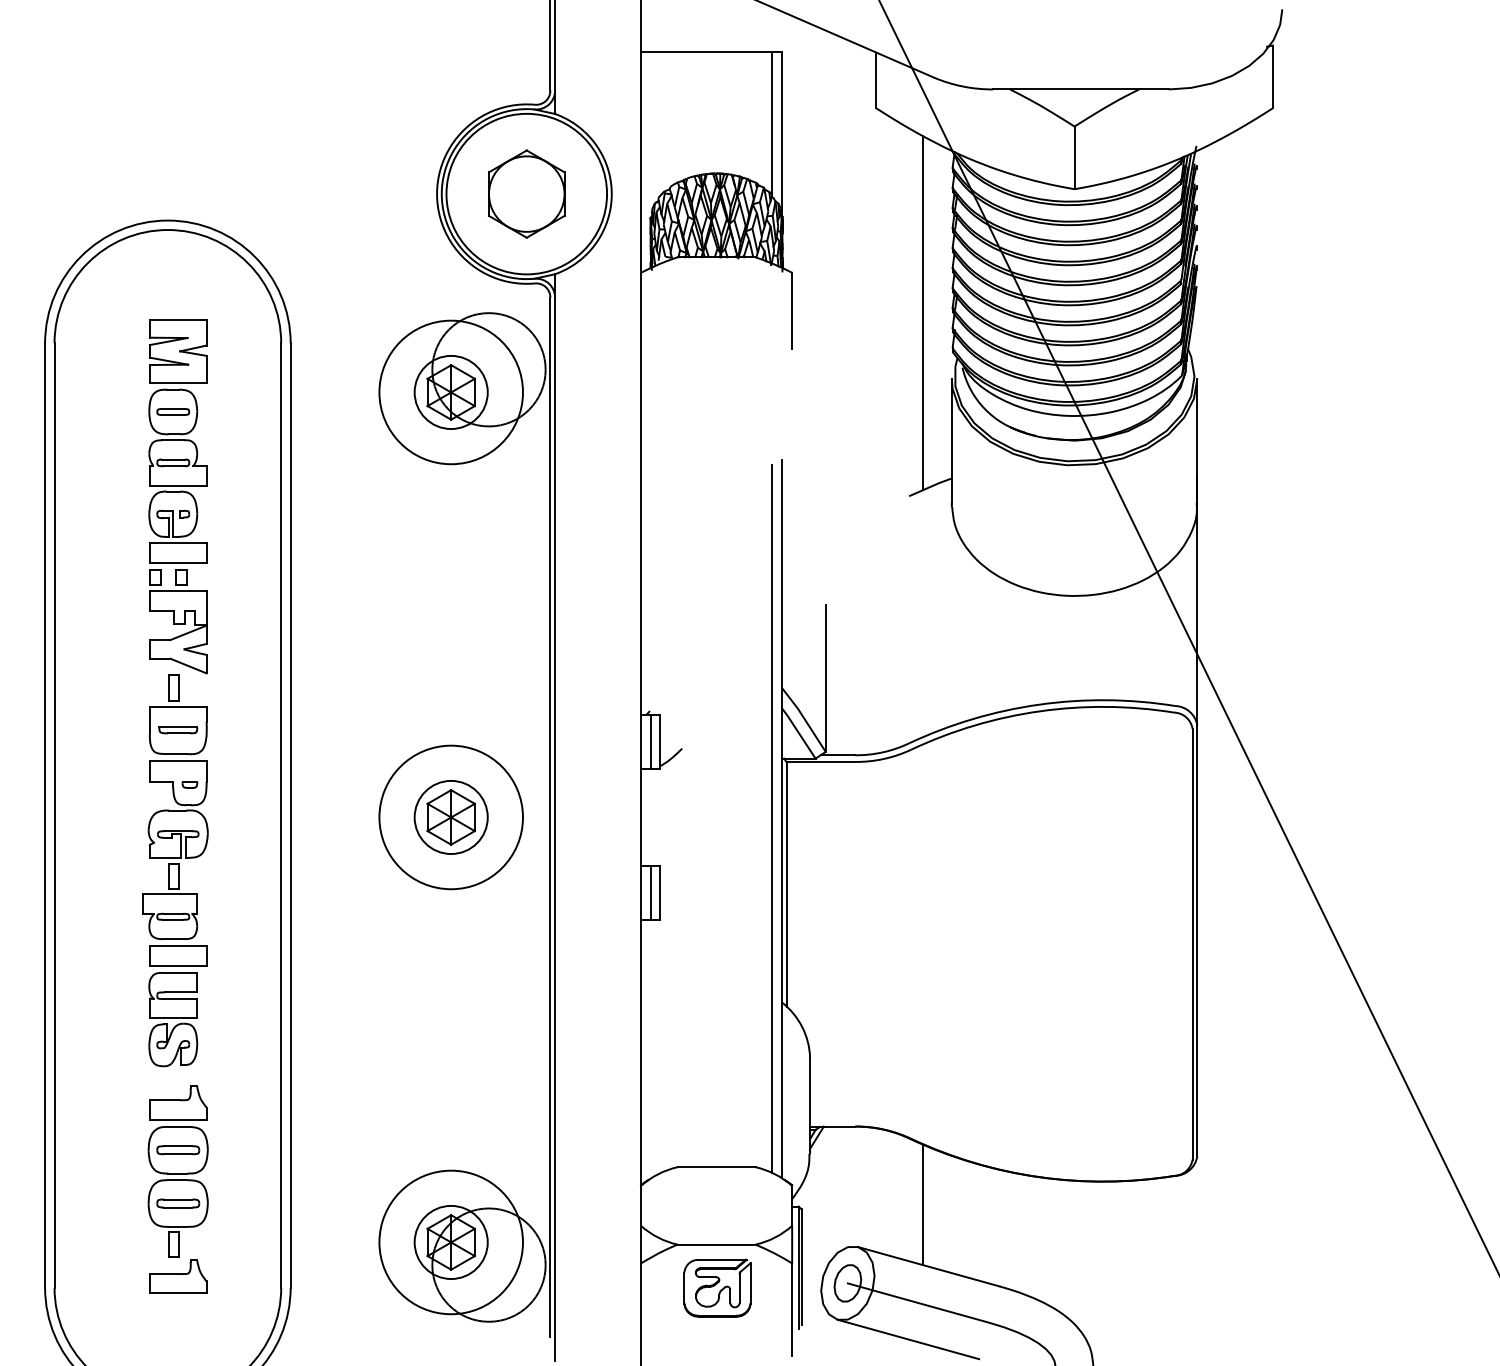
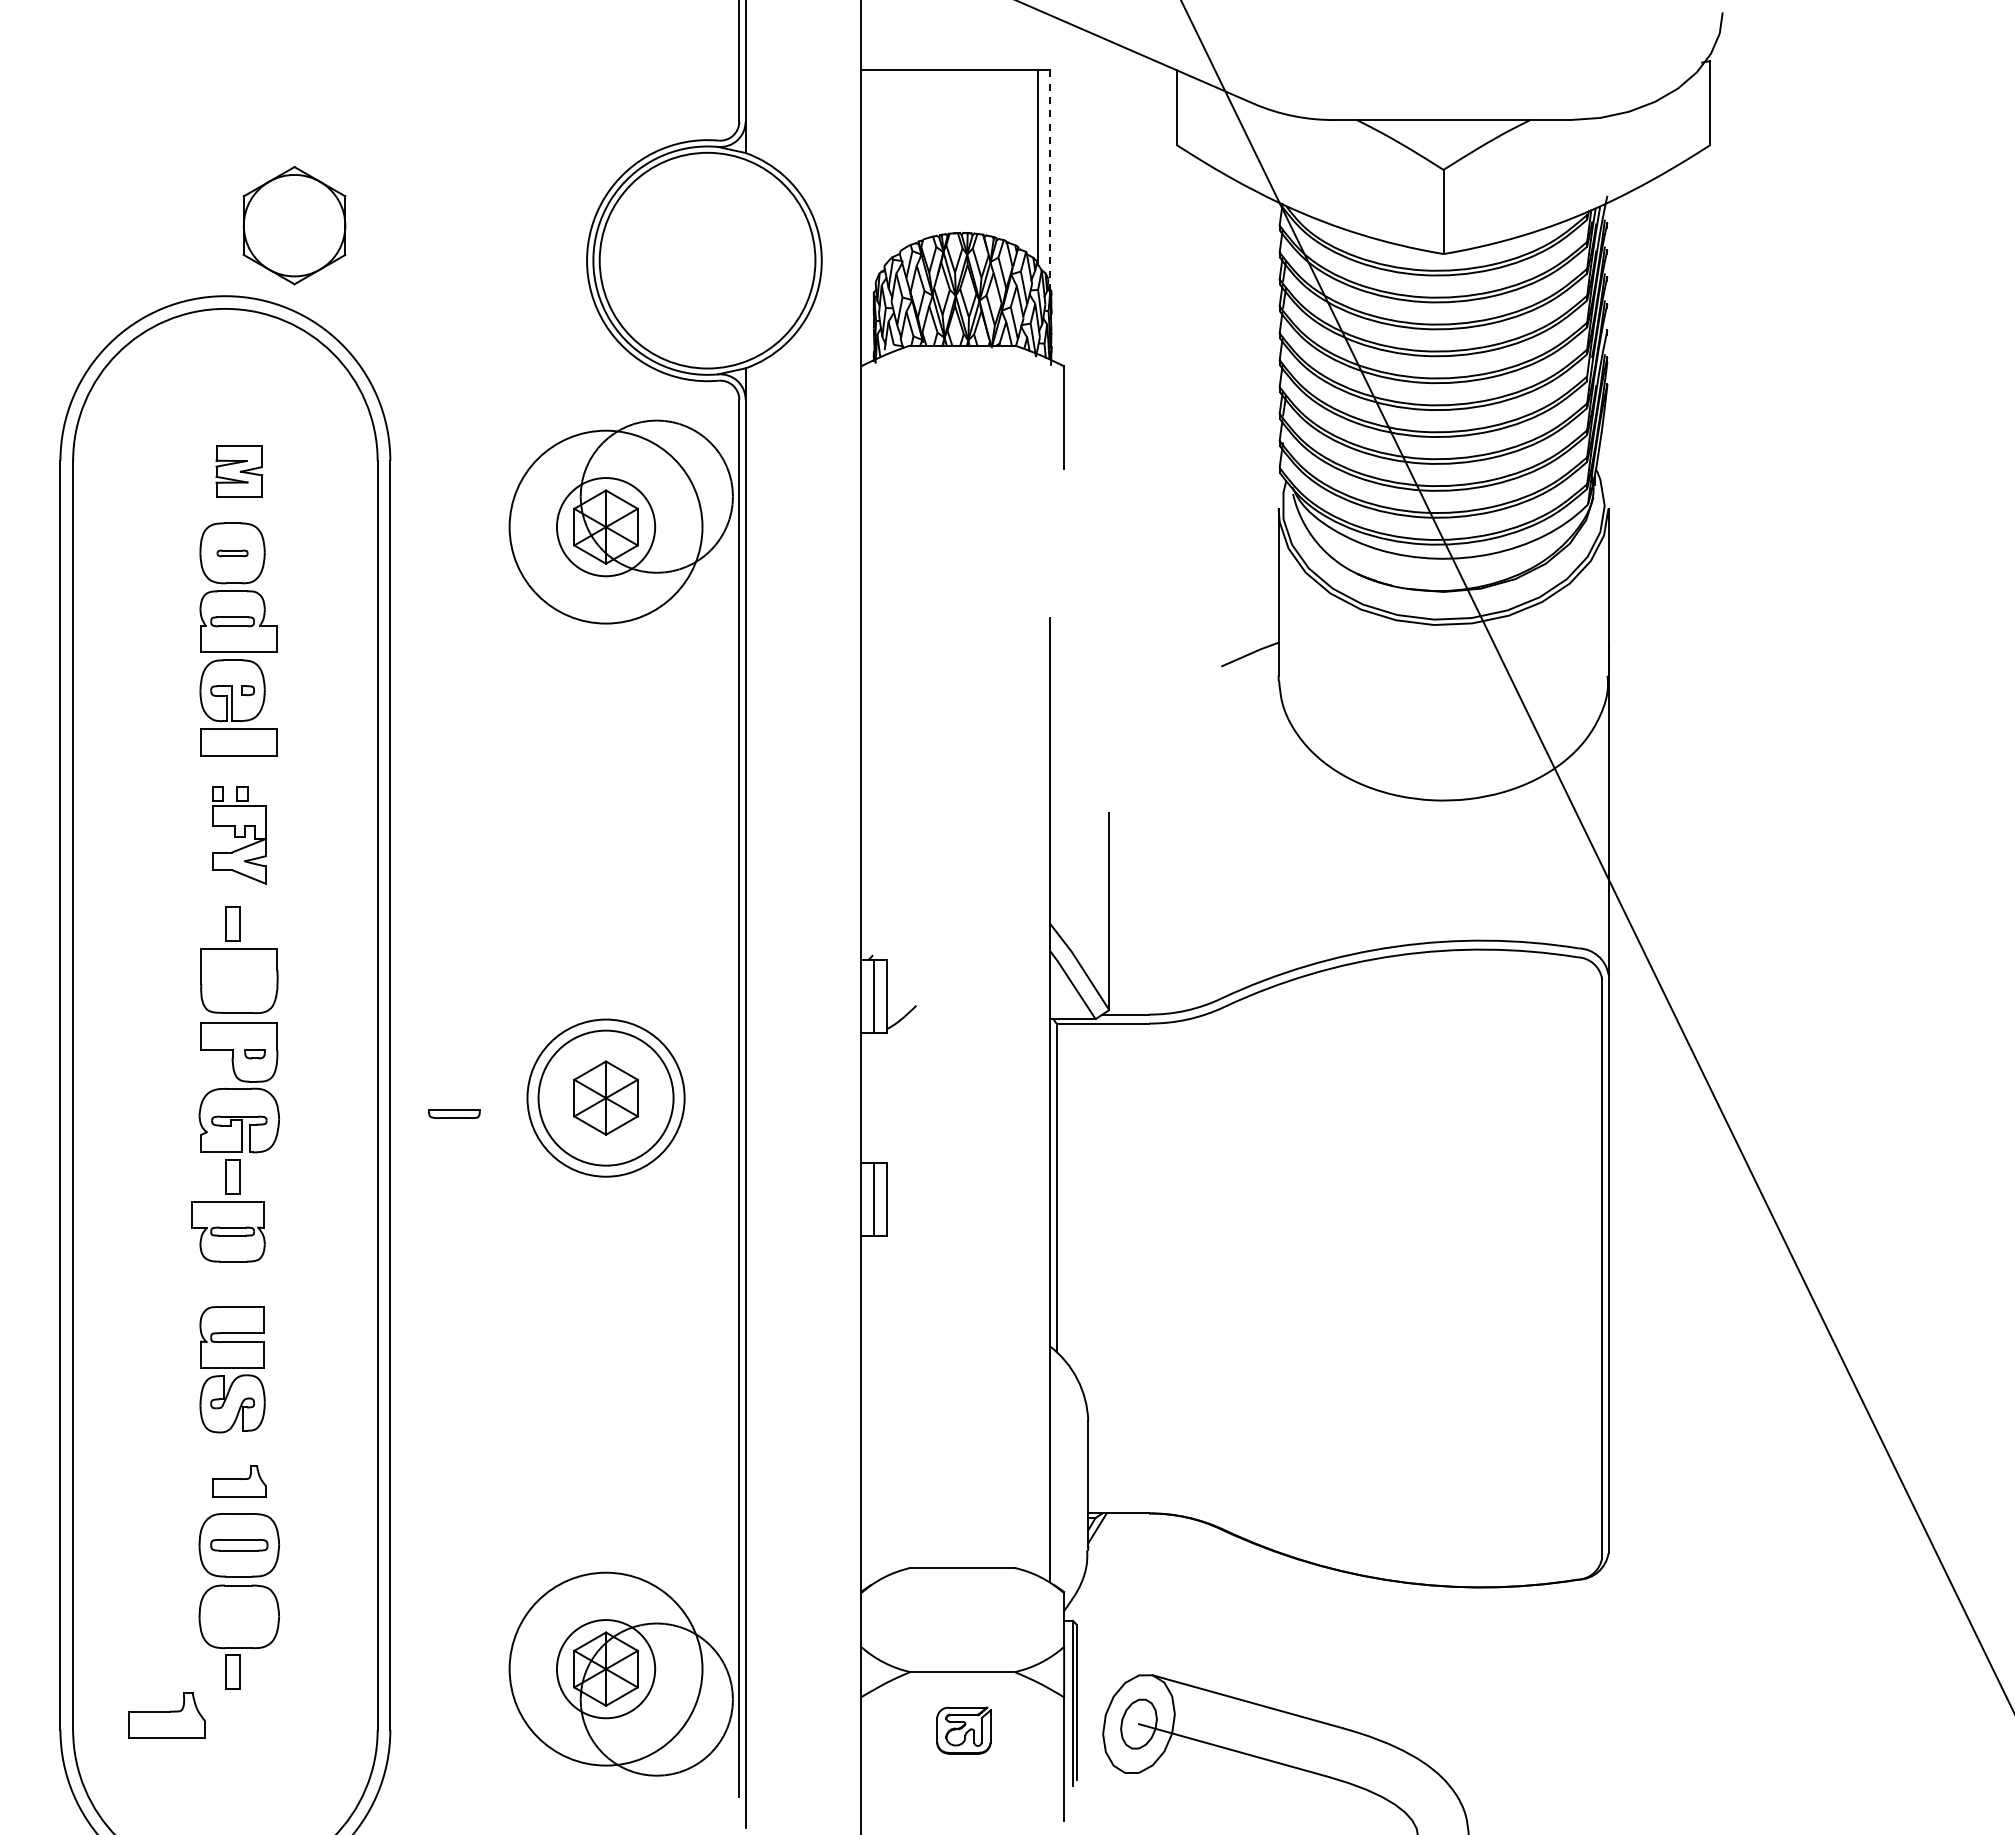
line: (782, 133) -> (1050, 179), solid -> dashed
part: (526, 193) -> (294, 225), moved
line: (923, 312) -> (1240, 419), removed
part: (178, 351) -> (239, 471), size x0.6
part: (173, 412) -> (232, 553), size x0.7
part: (178, 621) -> (239, 835), size x0.7
part: (178, 729) -> (454, 1113), moved
circle: (450, 816) -> (605, 1097), size x0.7
circle: (450, 817) -> (605, 1098), size x1.6
line: (772, 818) -> (1037, 1099), removed
part: (177, 955) -> (238, 1283), removed
part: (177, 1102) -> (238, 1481), size x0.7
part: (178, 1203) -> (239, 1616), removed
line: (923, 1204) -> (1240, 1618), removed
part: (177, 1276) -> (166, 1715), moved
part: (717, 1288) -> (963, 1730), size x0.6
line: (908, 1339) -> (1220, 1799), removed

